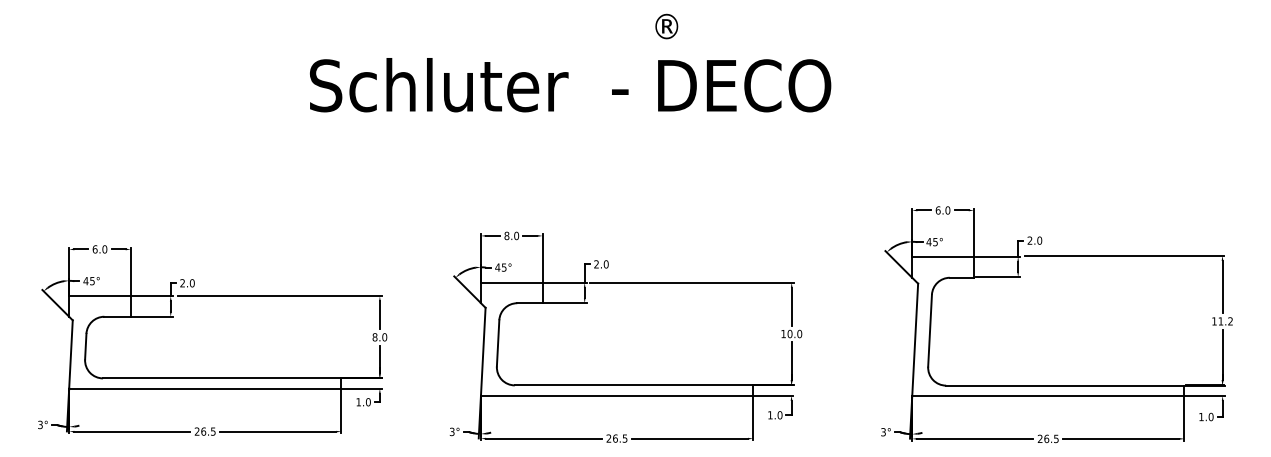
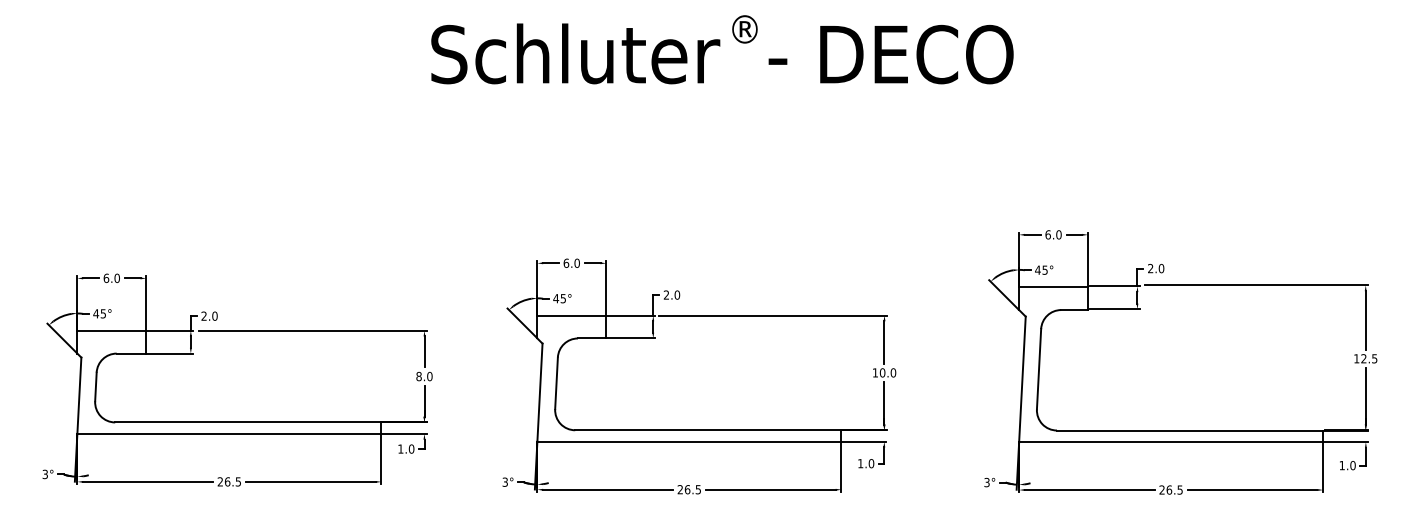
text: (570, 84) -> (722, 53), moved
text: (507, 235) -> (566, 262), 8.0 -> 6.0
text: (1225, 321) -> (1369, 358), 11.2 -> 12.5

